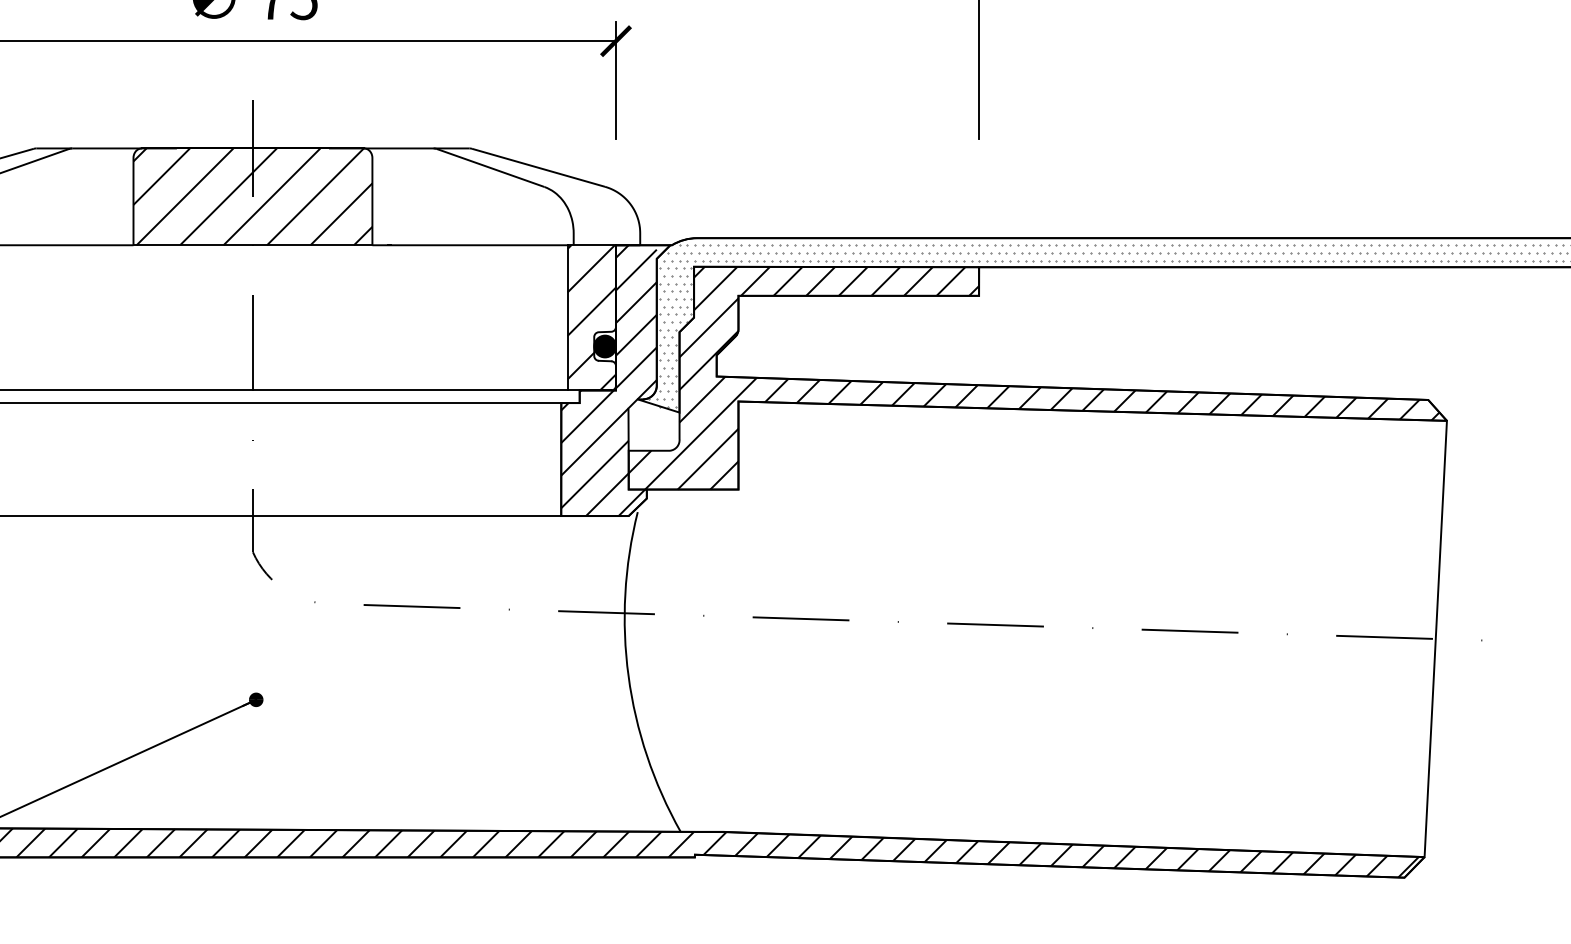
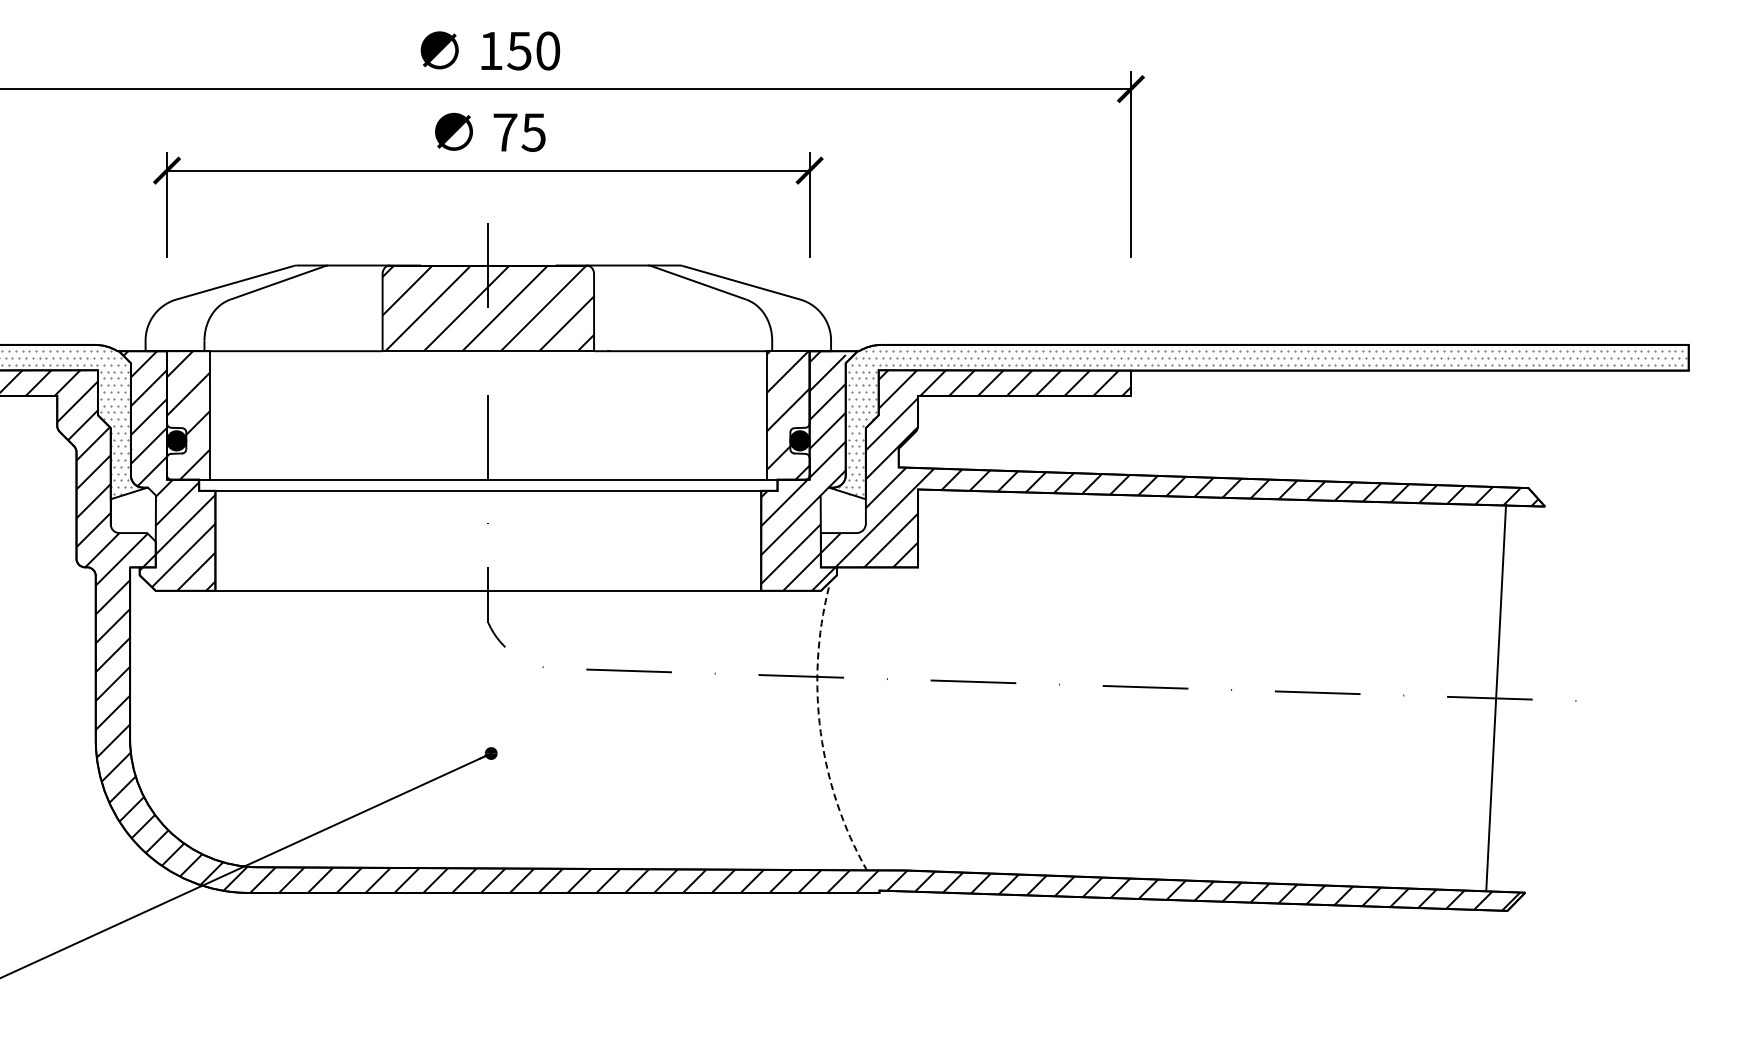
line: (1436, 638) -> (1496, 697), moved
arc: (628, 676) -> (820, 732), solid -> dashed

